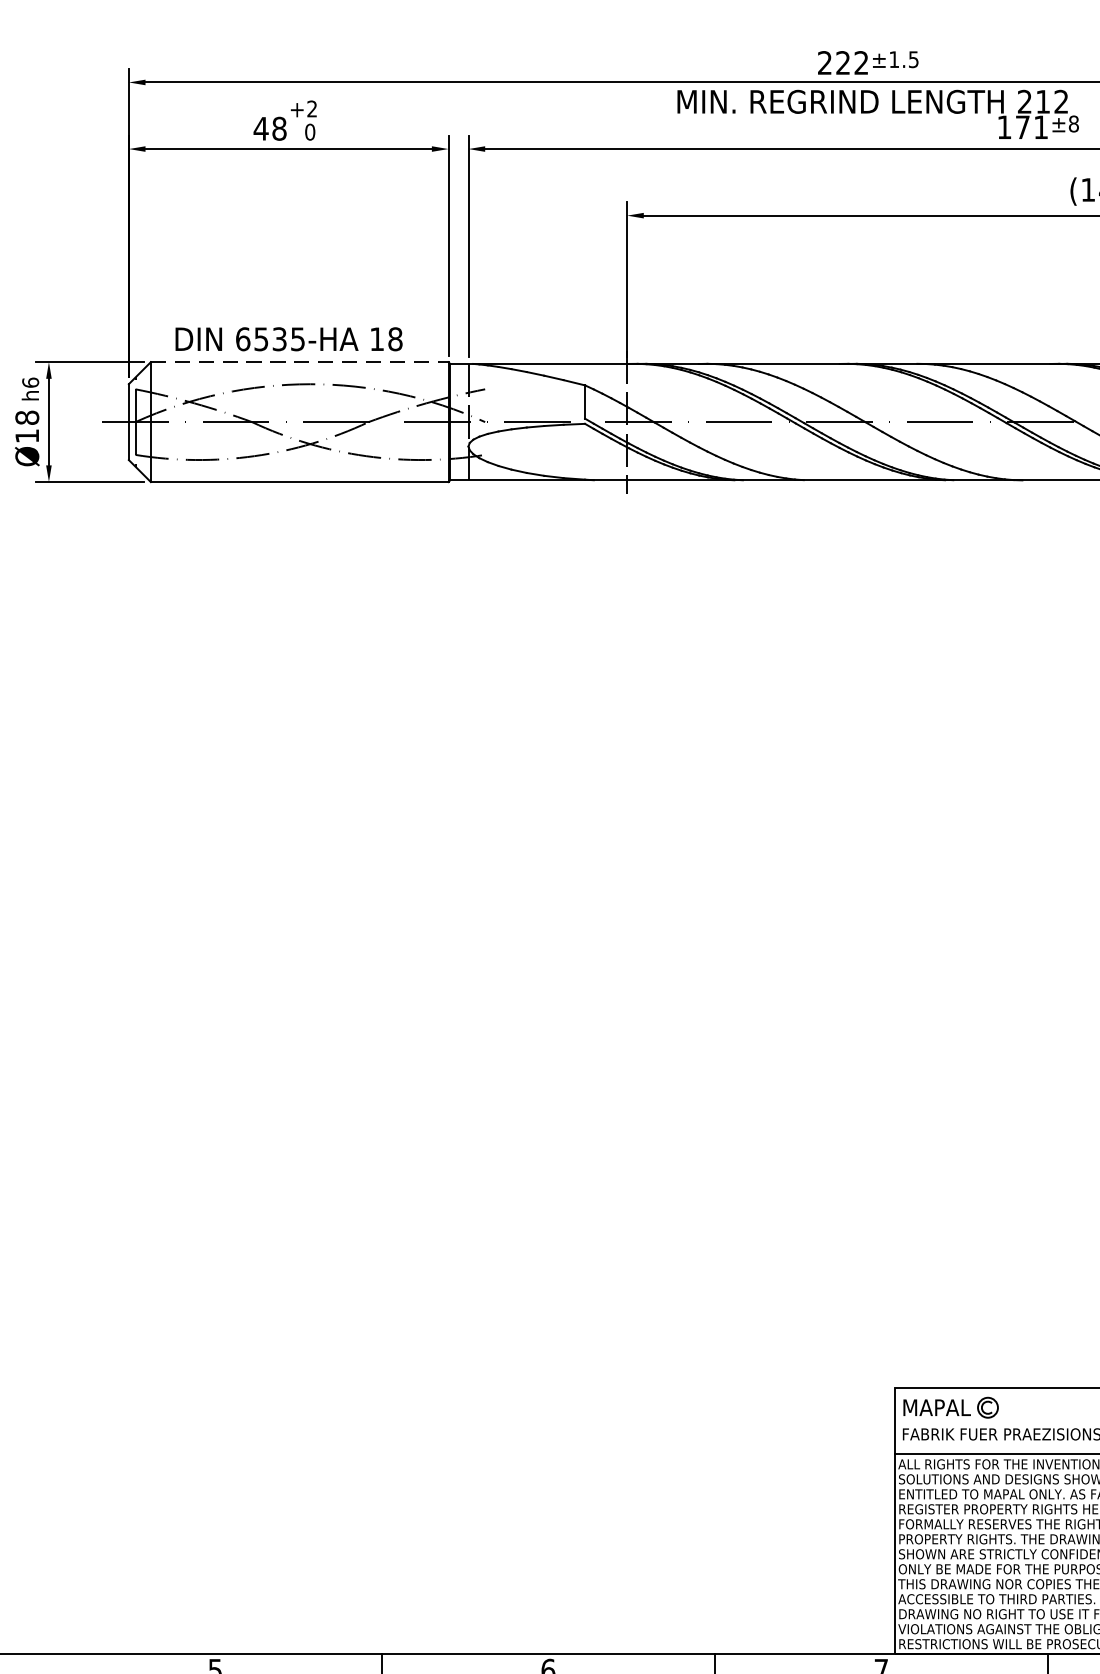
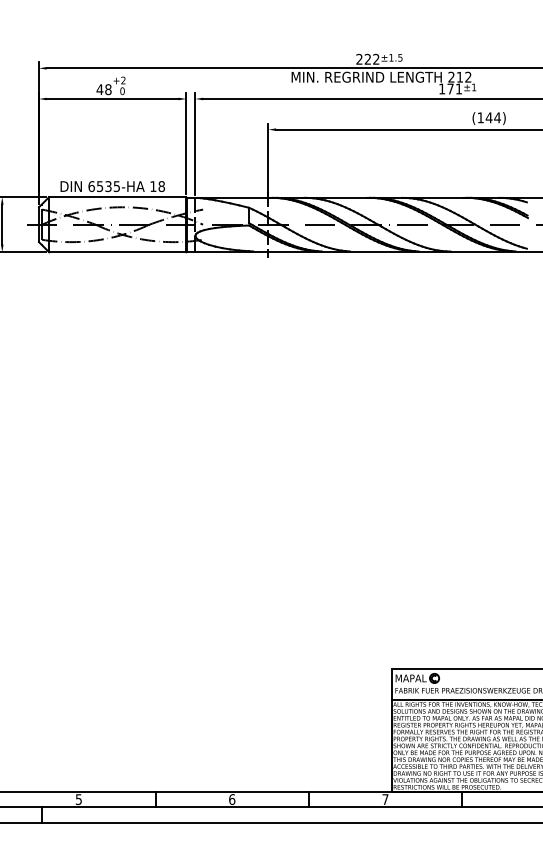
text: (1072, 124) -> (473, 87), ±8 -> ±1
line: (299, 363) -> (117, 197), dashed -> solid

